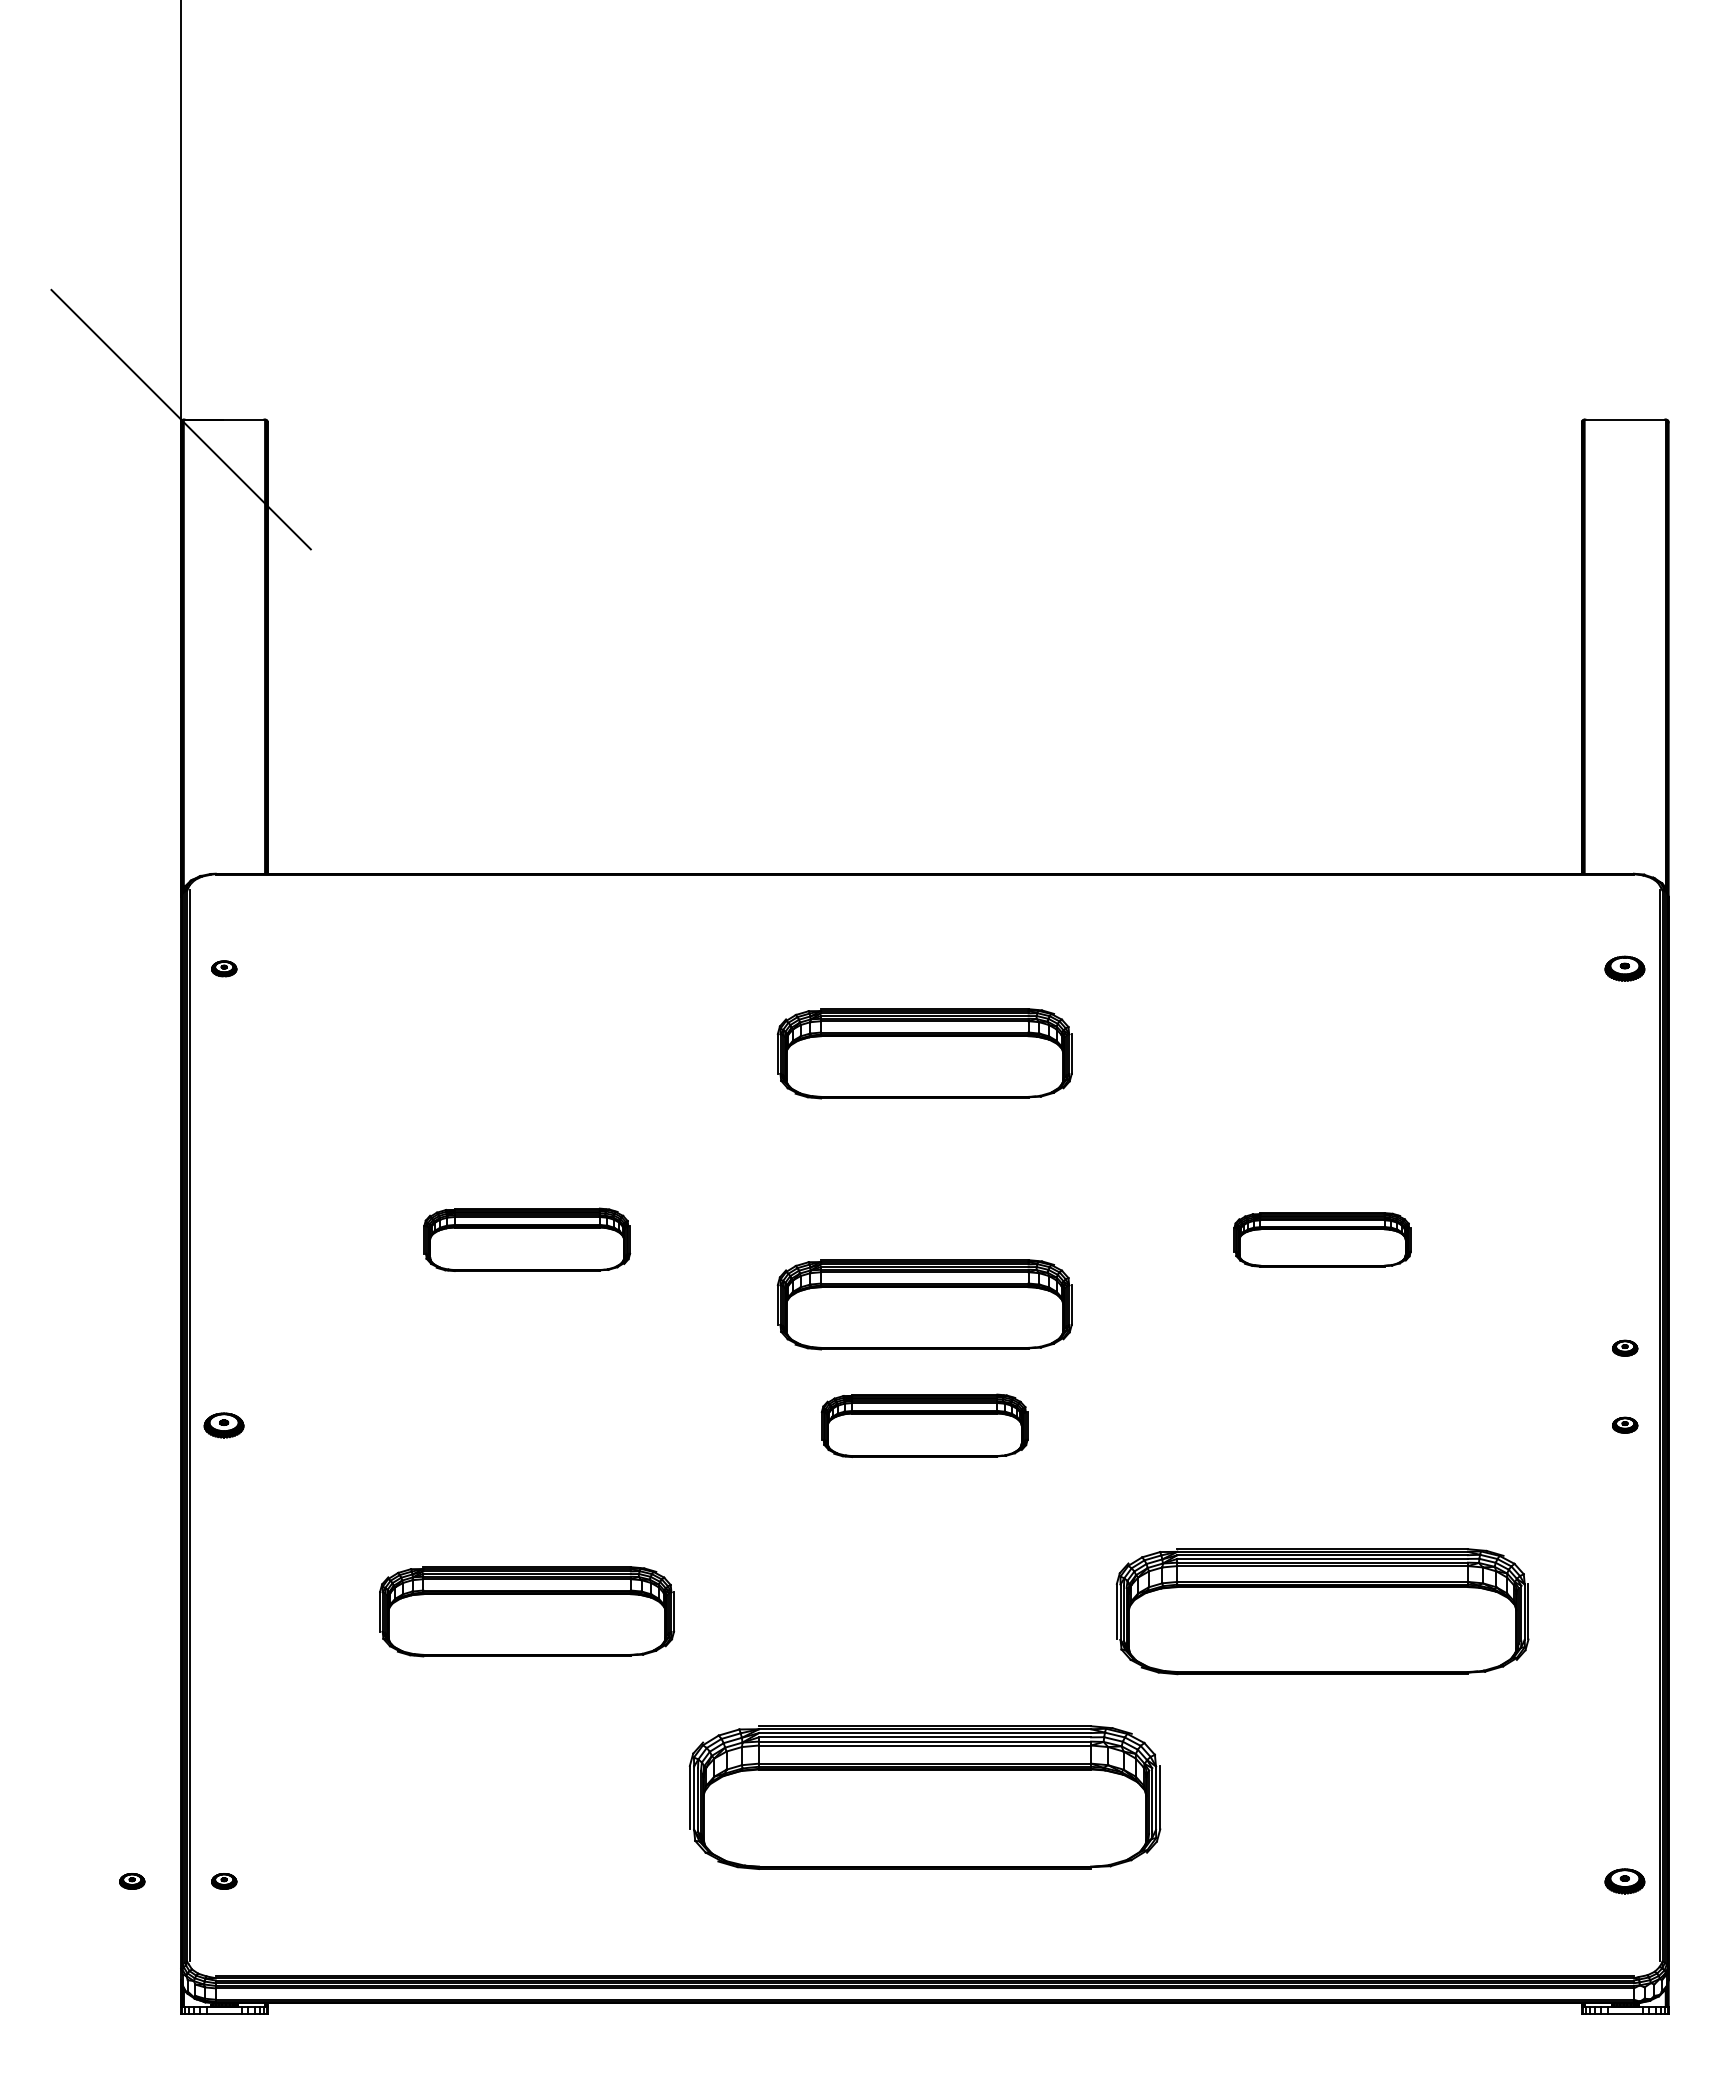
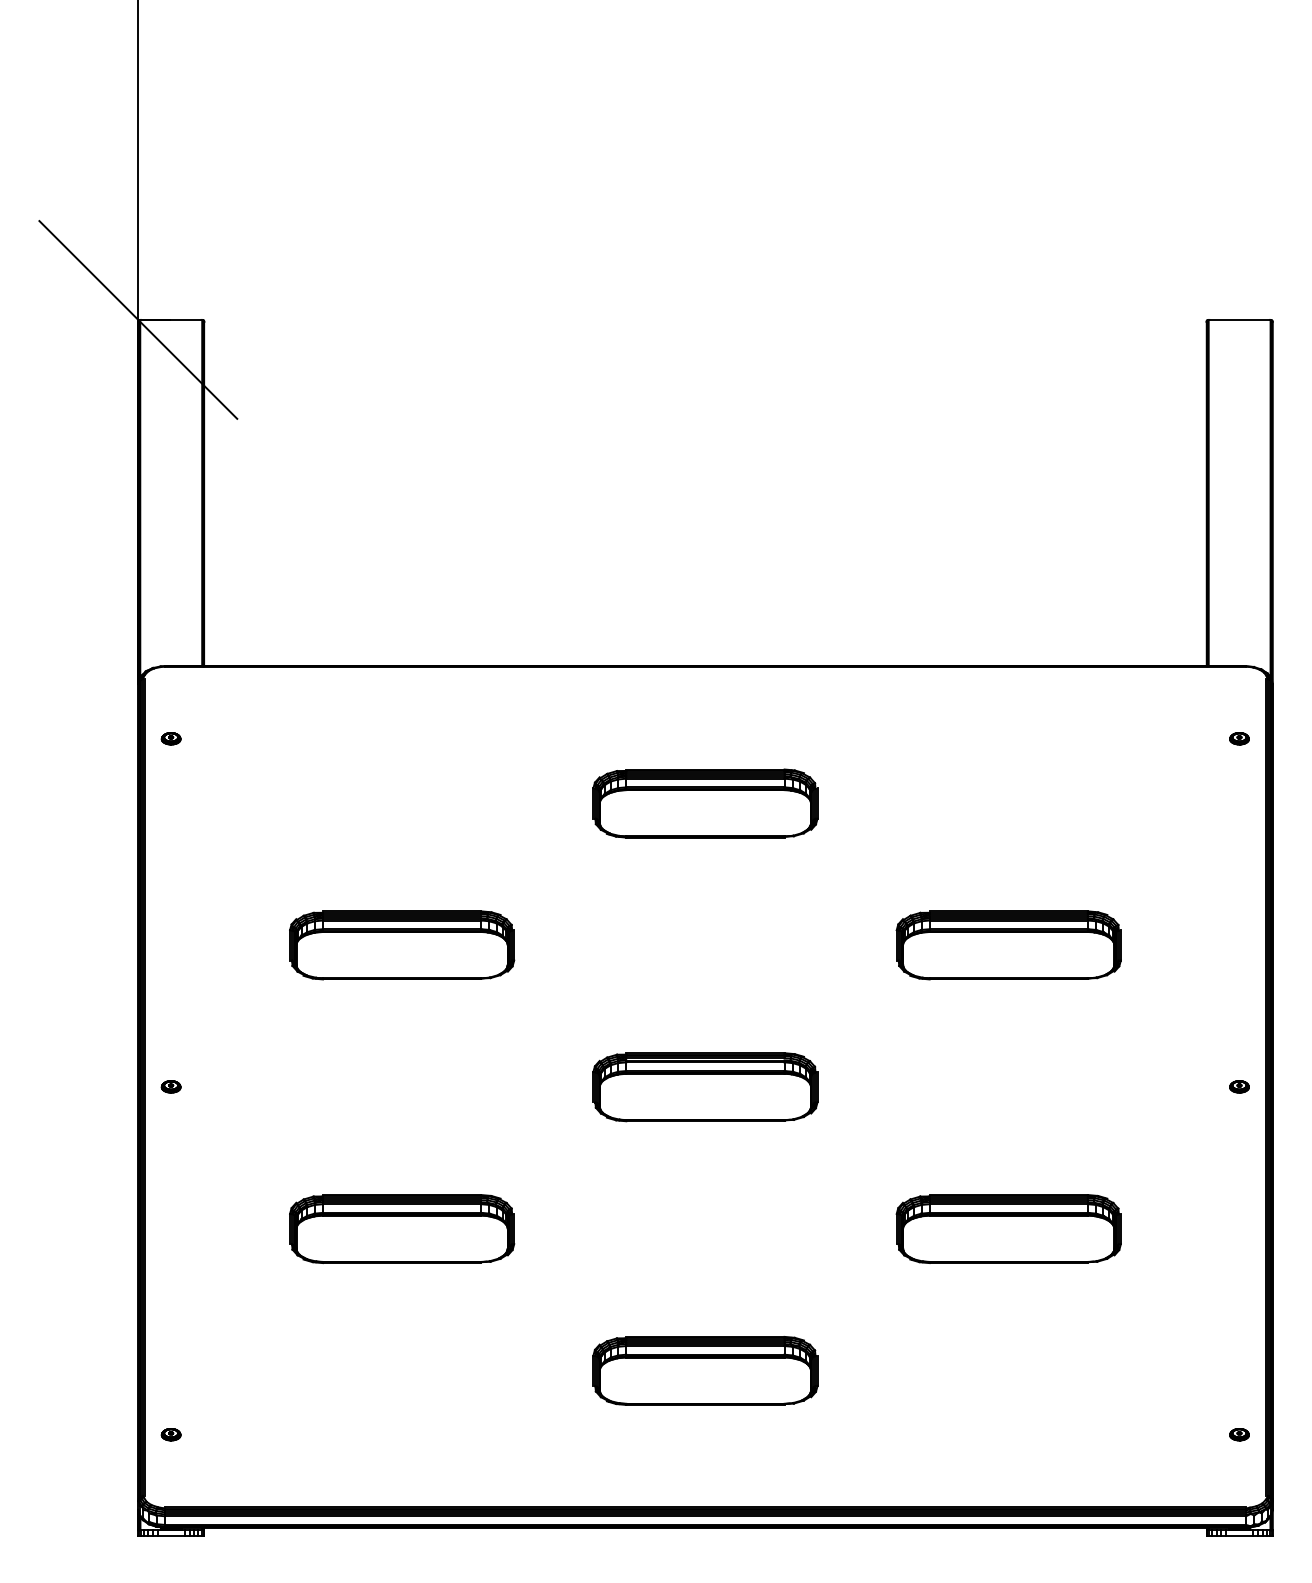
part: (1625, 968) -> (1239, 738), size x0.62
part: (527, 1239) -> (402, 945), size x1.43
part: (1322, 1239) -> (1008, 945), size x1.67
part: (924, 1304) -> (705, 994), removed
part: (1625, 1347) -> (1239, 1027), removed
part: (224, 1424) -> (171, 1086), size x0.62
part: (924, 1425) -> (705, 1087), size x1.43
part: (1322, 1611) -> (1008, 1228), size x0.71
part: (924, 1797) -> (705, 1370), size x0.62
part: (132, 1881) -> (101, 1434), removed
part: (1625, 1881) -> (1239, 1434), size x0.62

